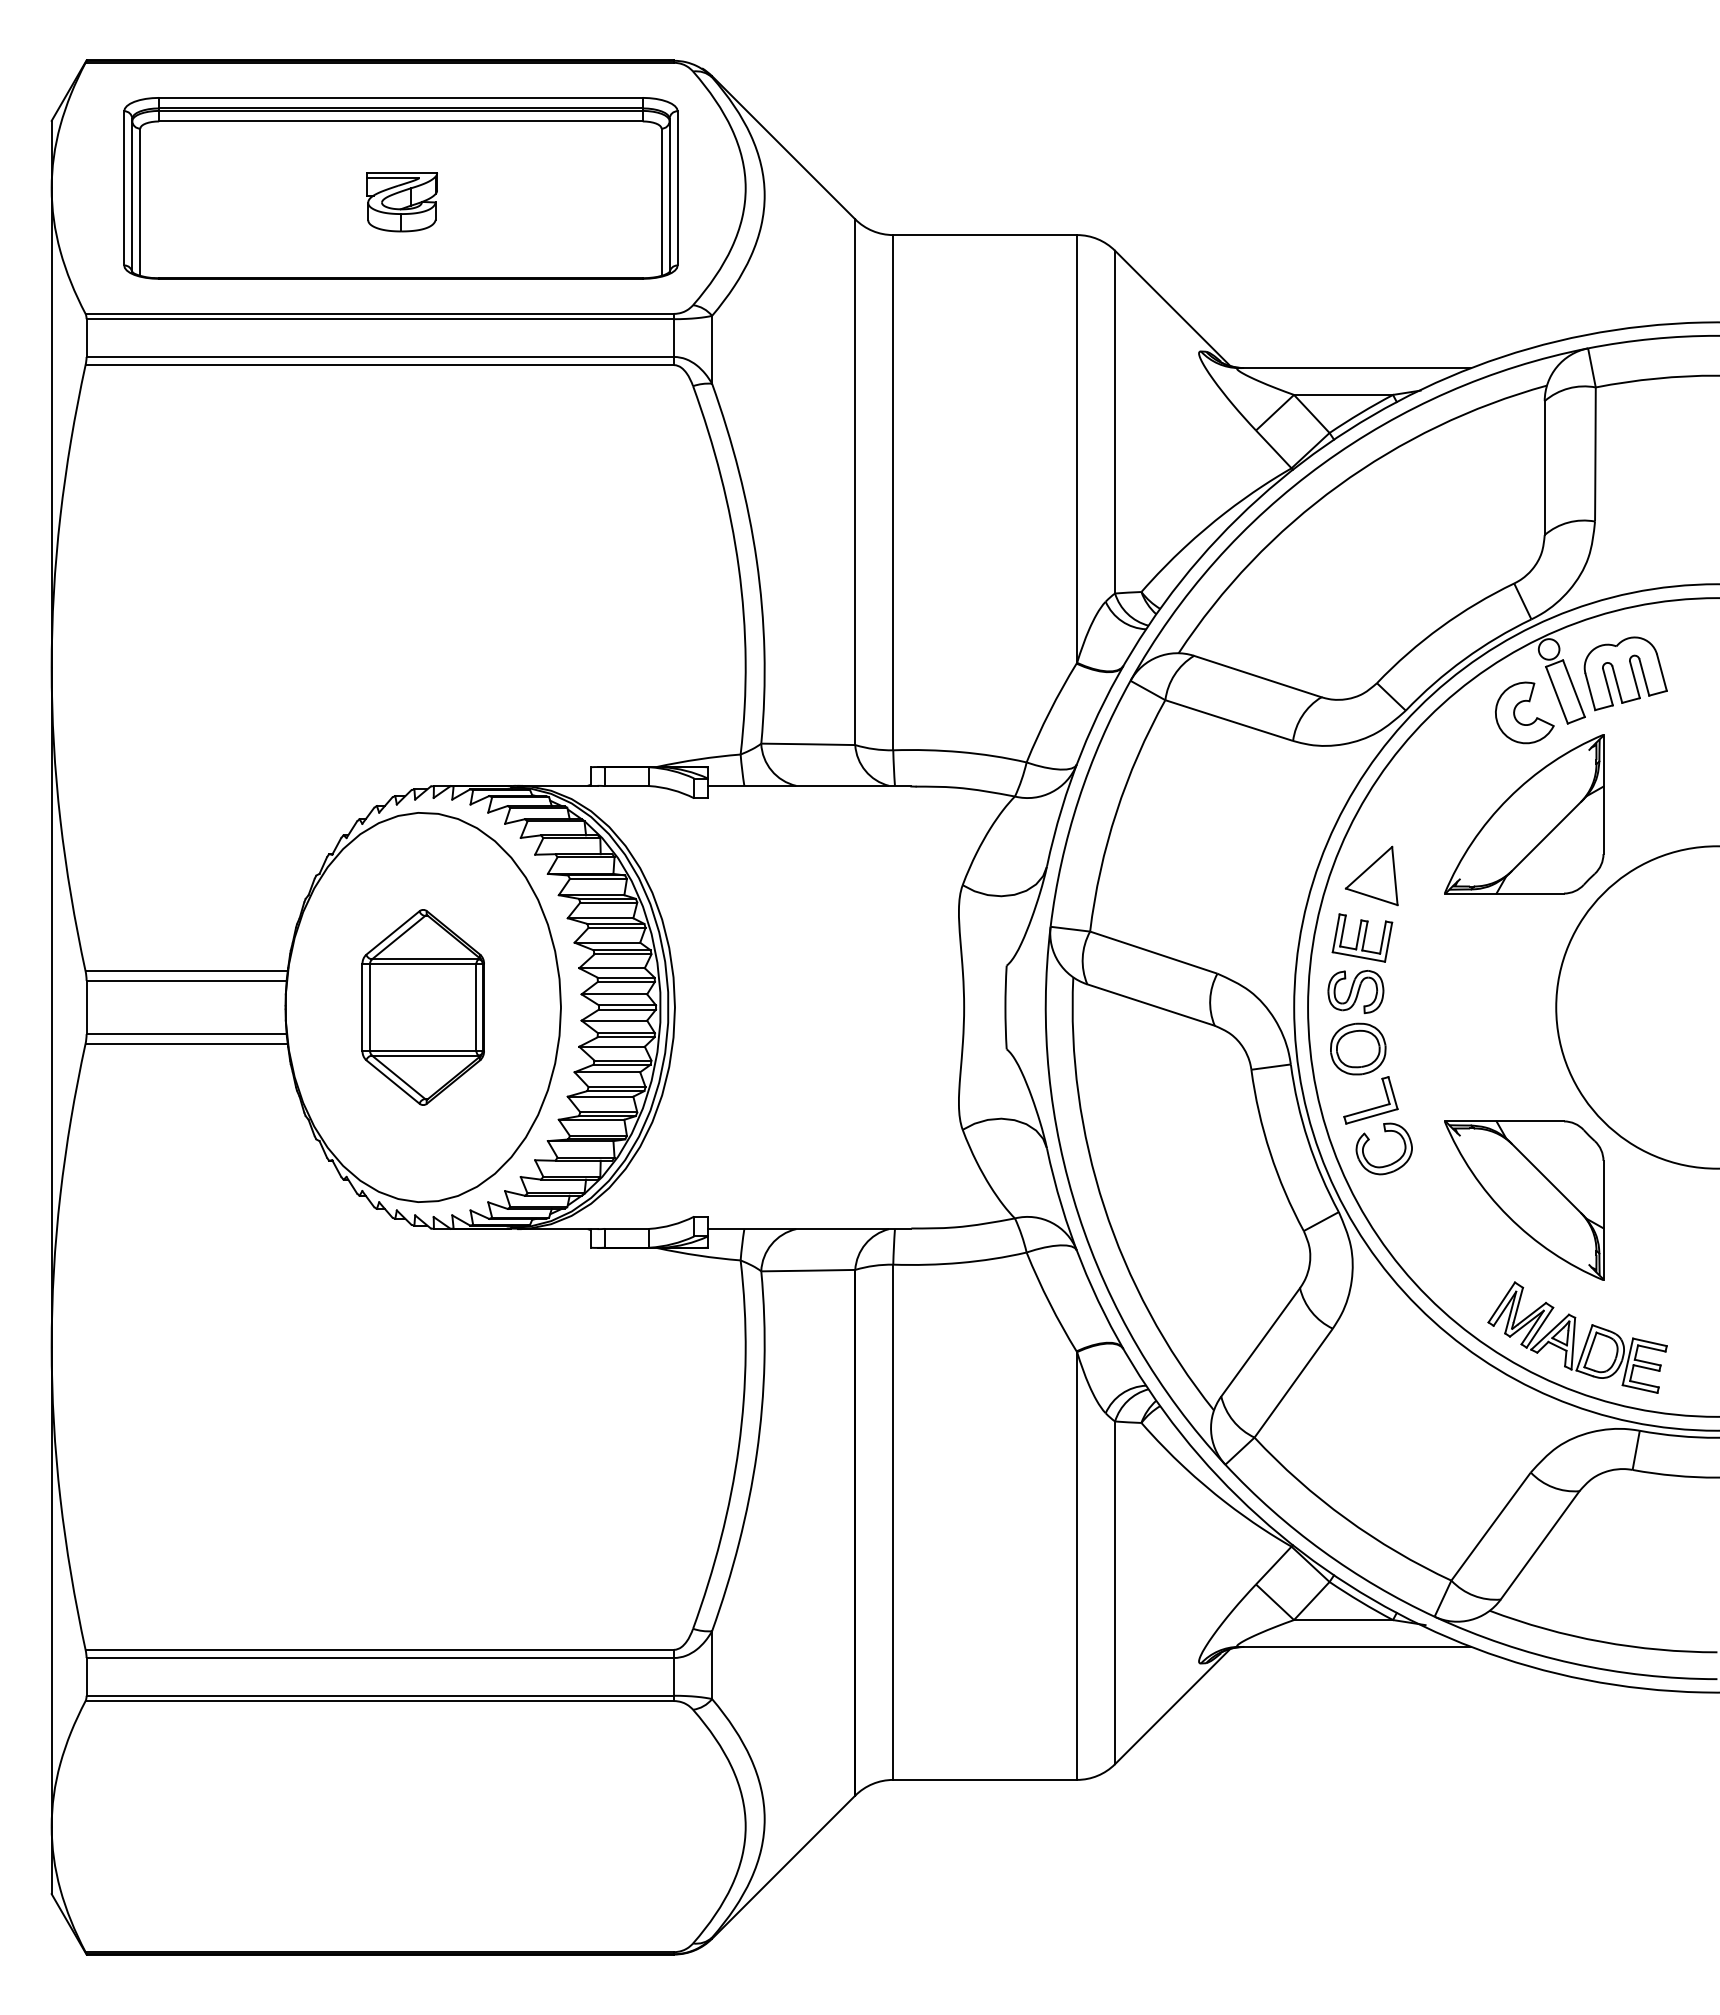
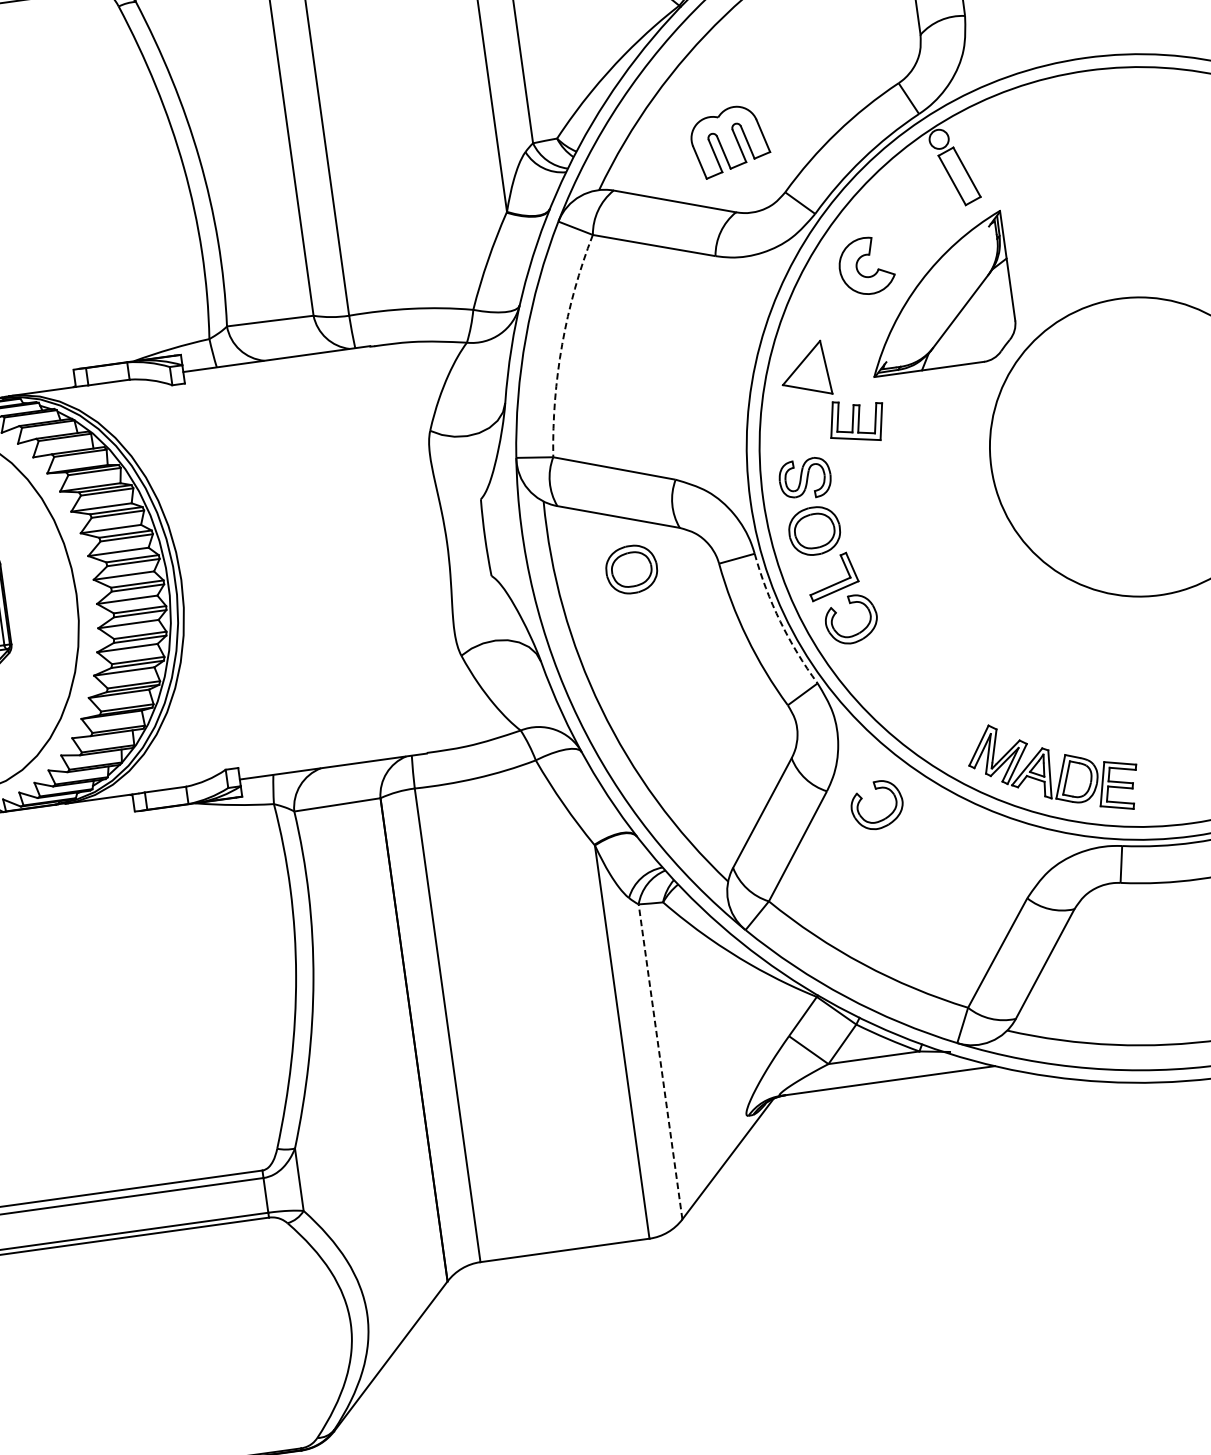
part: (1625, 673) -> (729, 141), moved
part: (1515, 711) -> (857, 265), moved
arc: (1116, 812) -> (562, 344), solid -> dashed
part: (1362, 937) -> (856, 420), moved
part: (1157, 1062) -> (631, 568), added
arc: (1308, 1140) -> (780, 621), solid -> dashed
part: (1524, 1200) -> (986, 649), removed
part: (1384, 1334) -> (875, 790), added
line: (1115, 1592) -> (660, 1061), solid -> dashed

